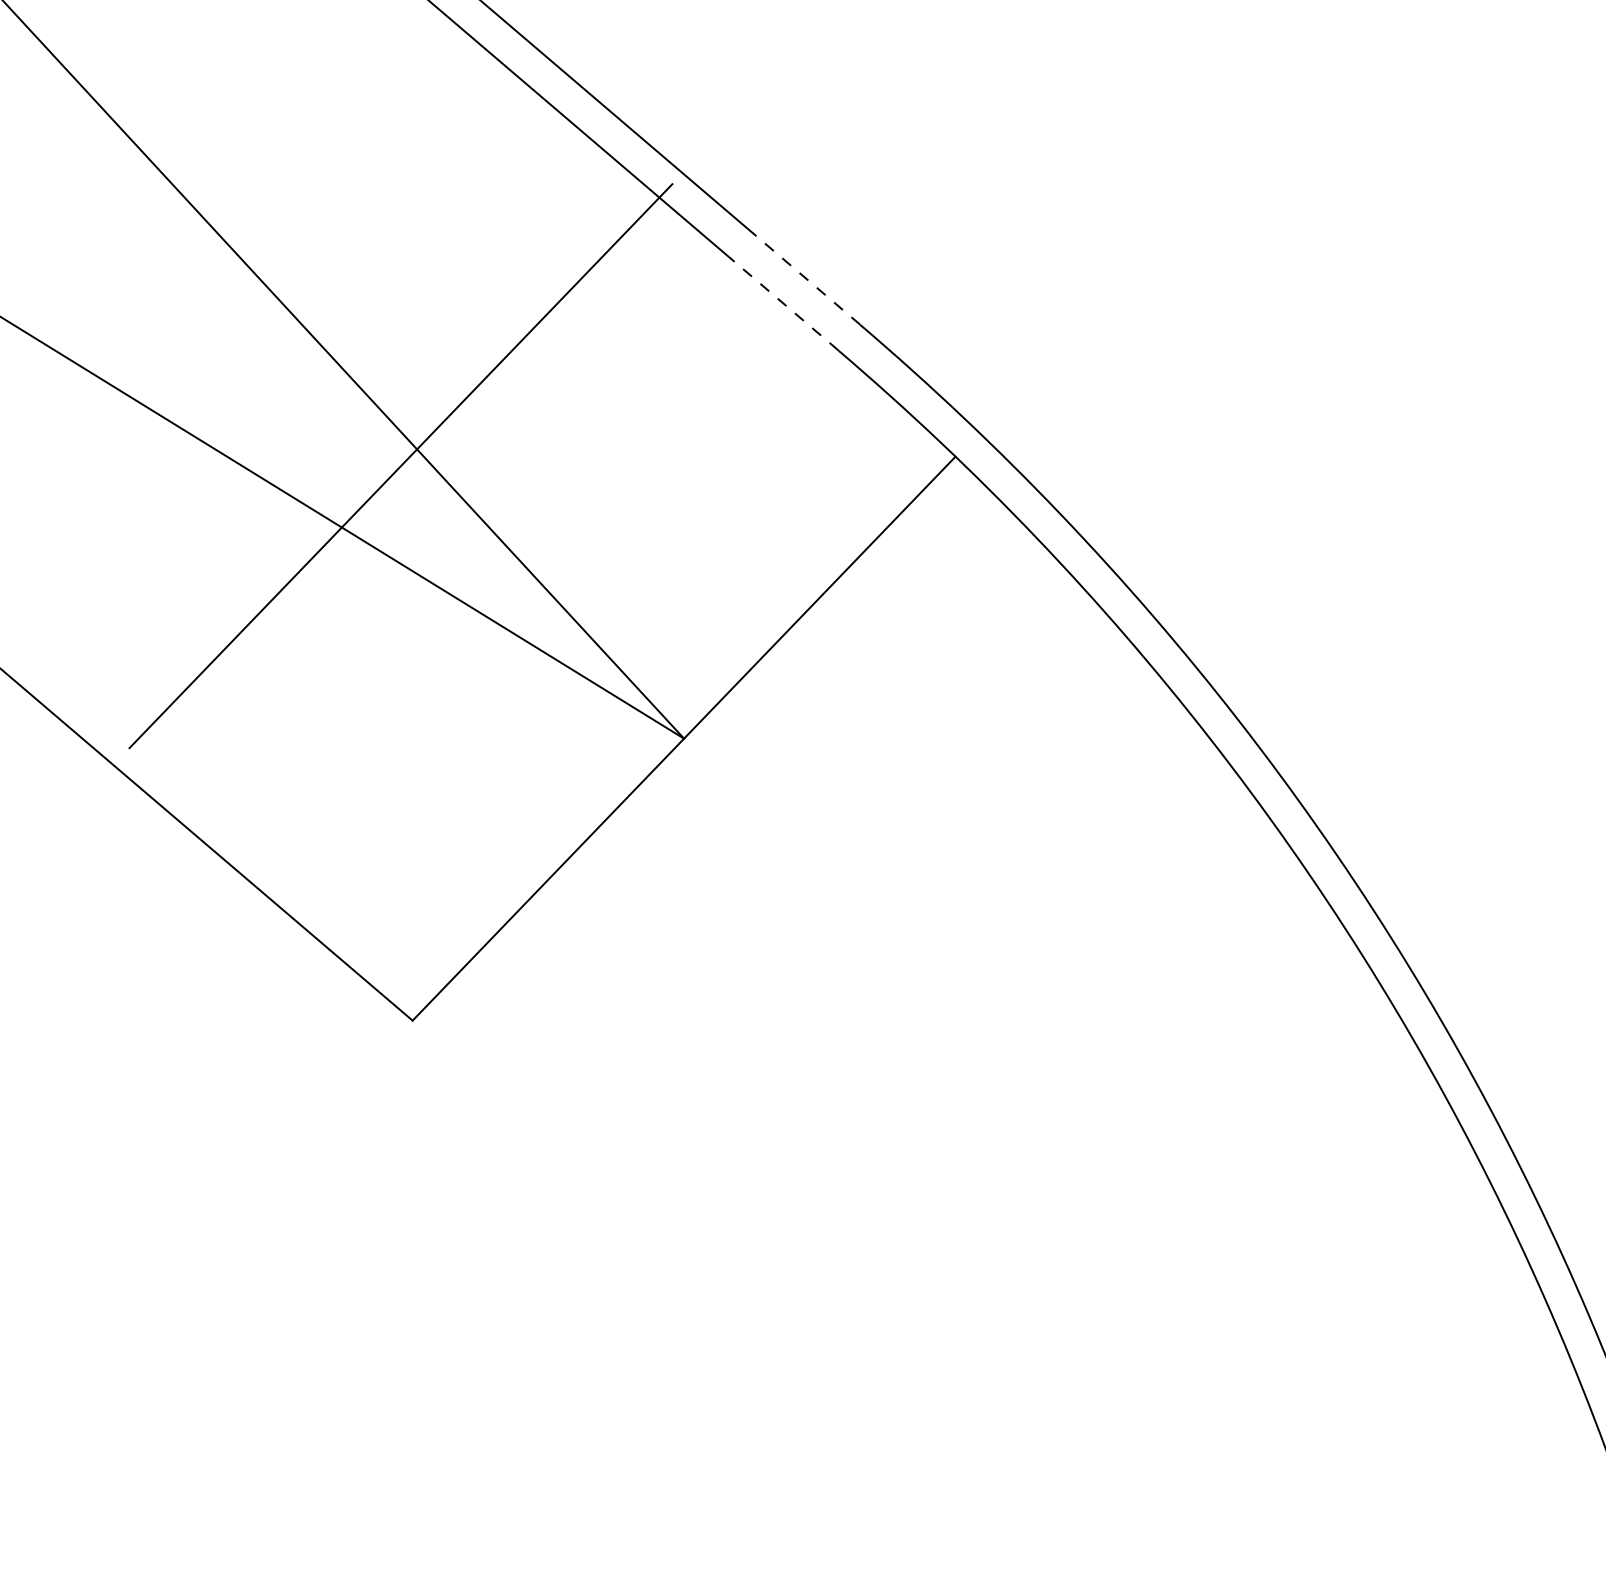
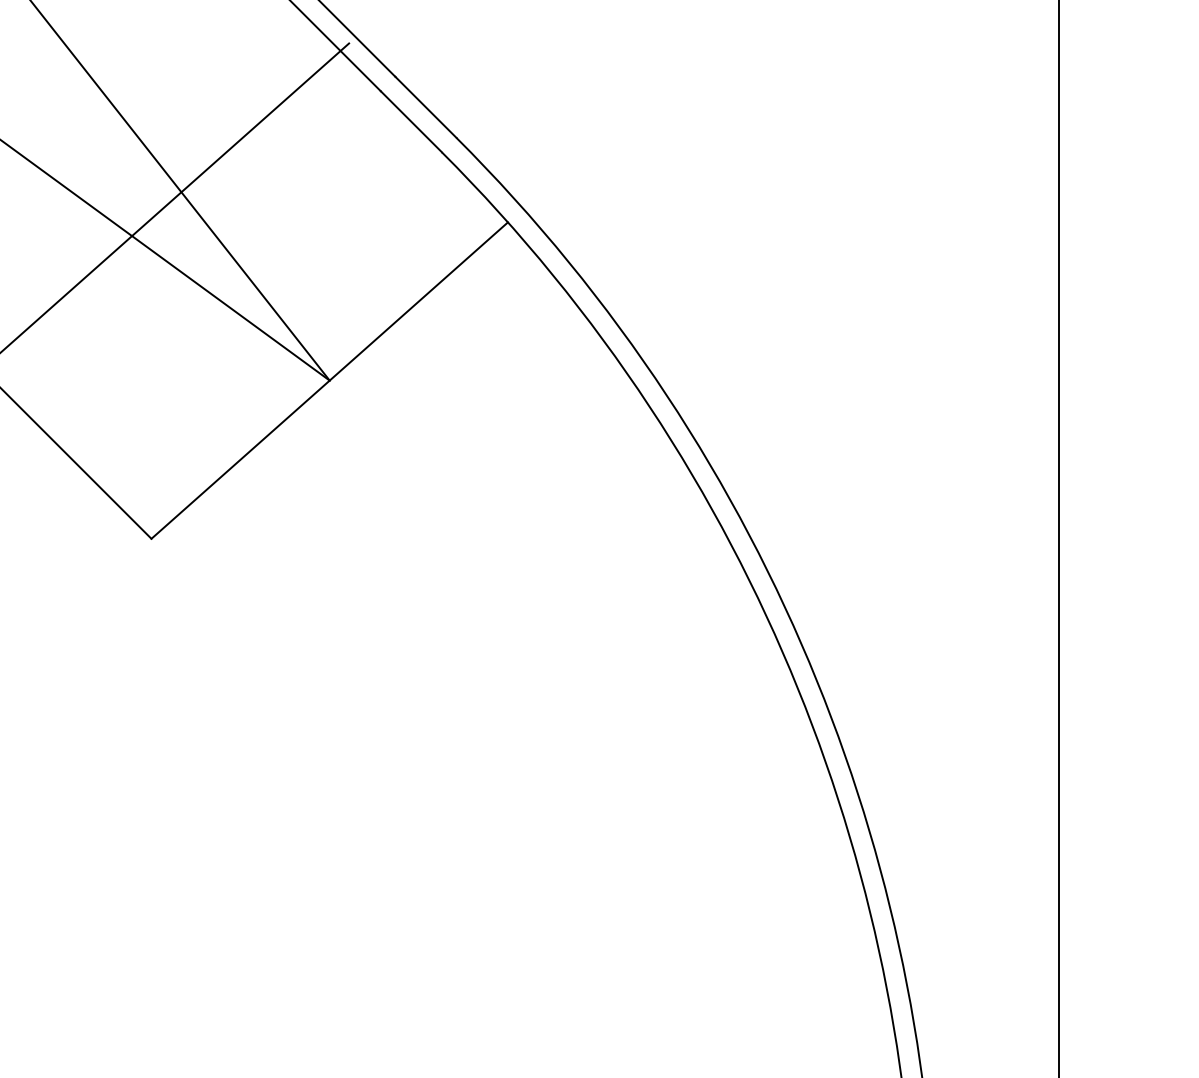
line: (805, 277) -> (425, 106), dashed -> solid
line: (784, 303) -> (411, 121), dashed -> solid

